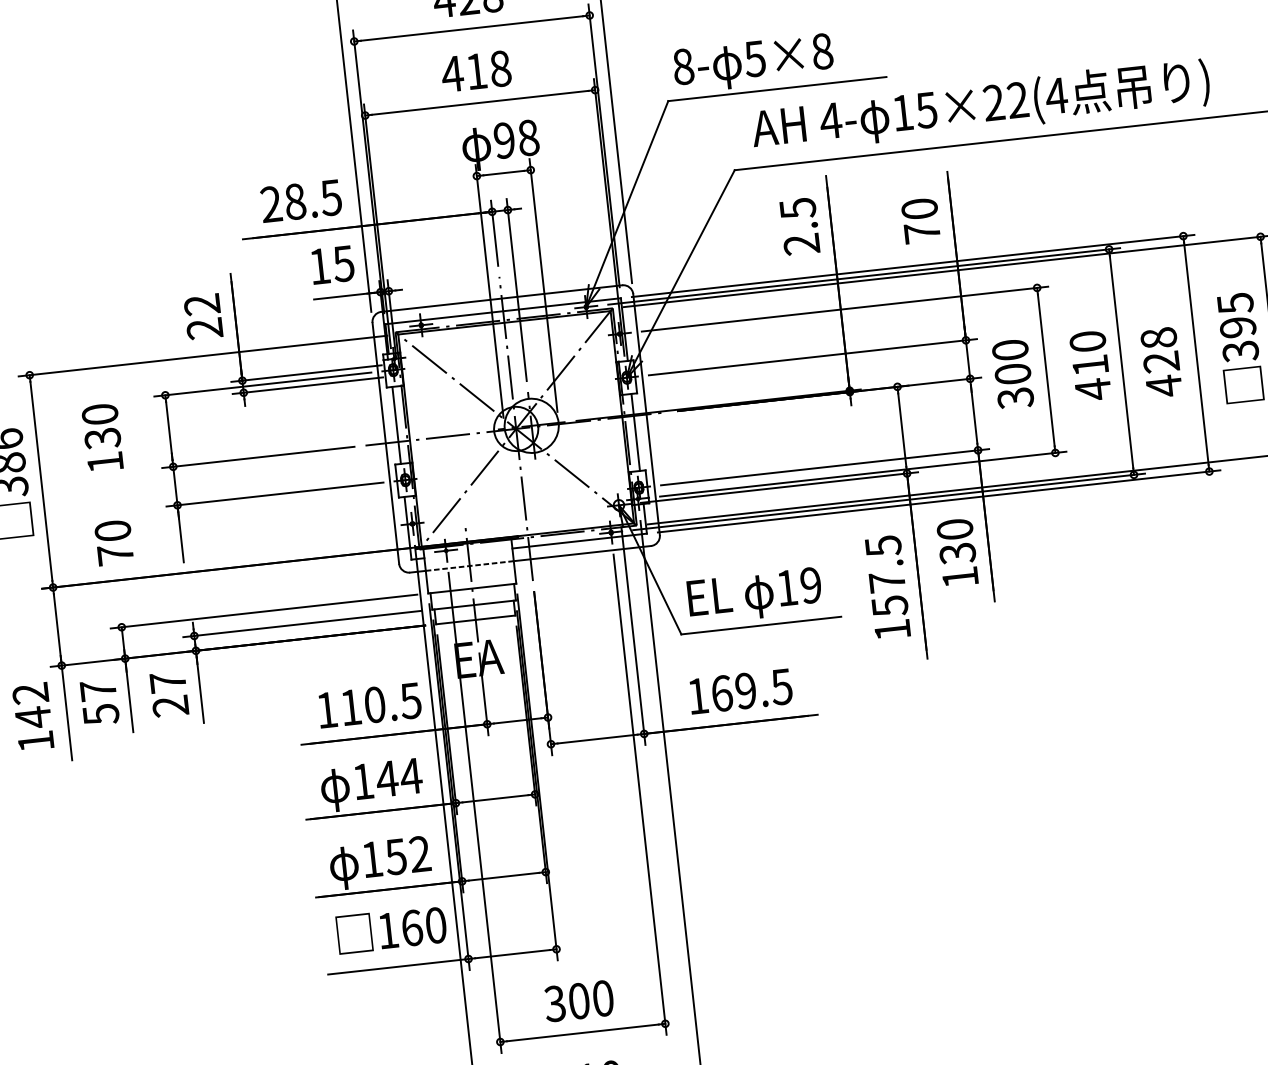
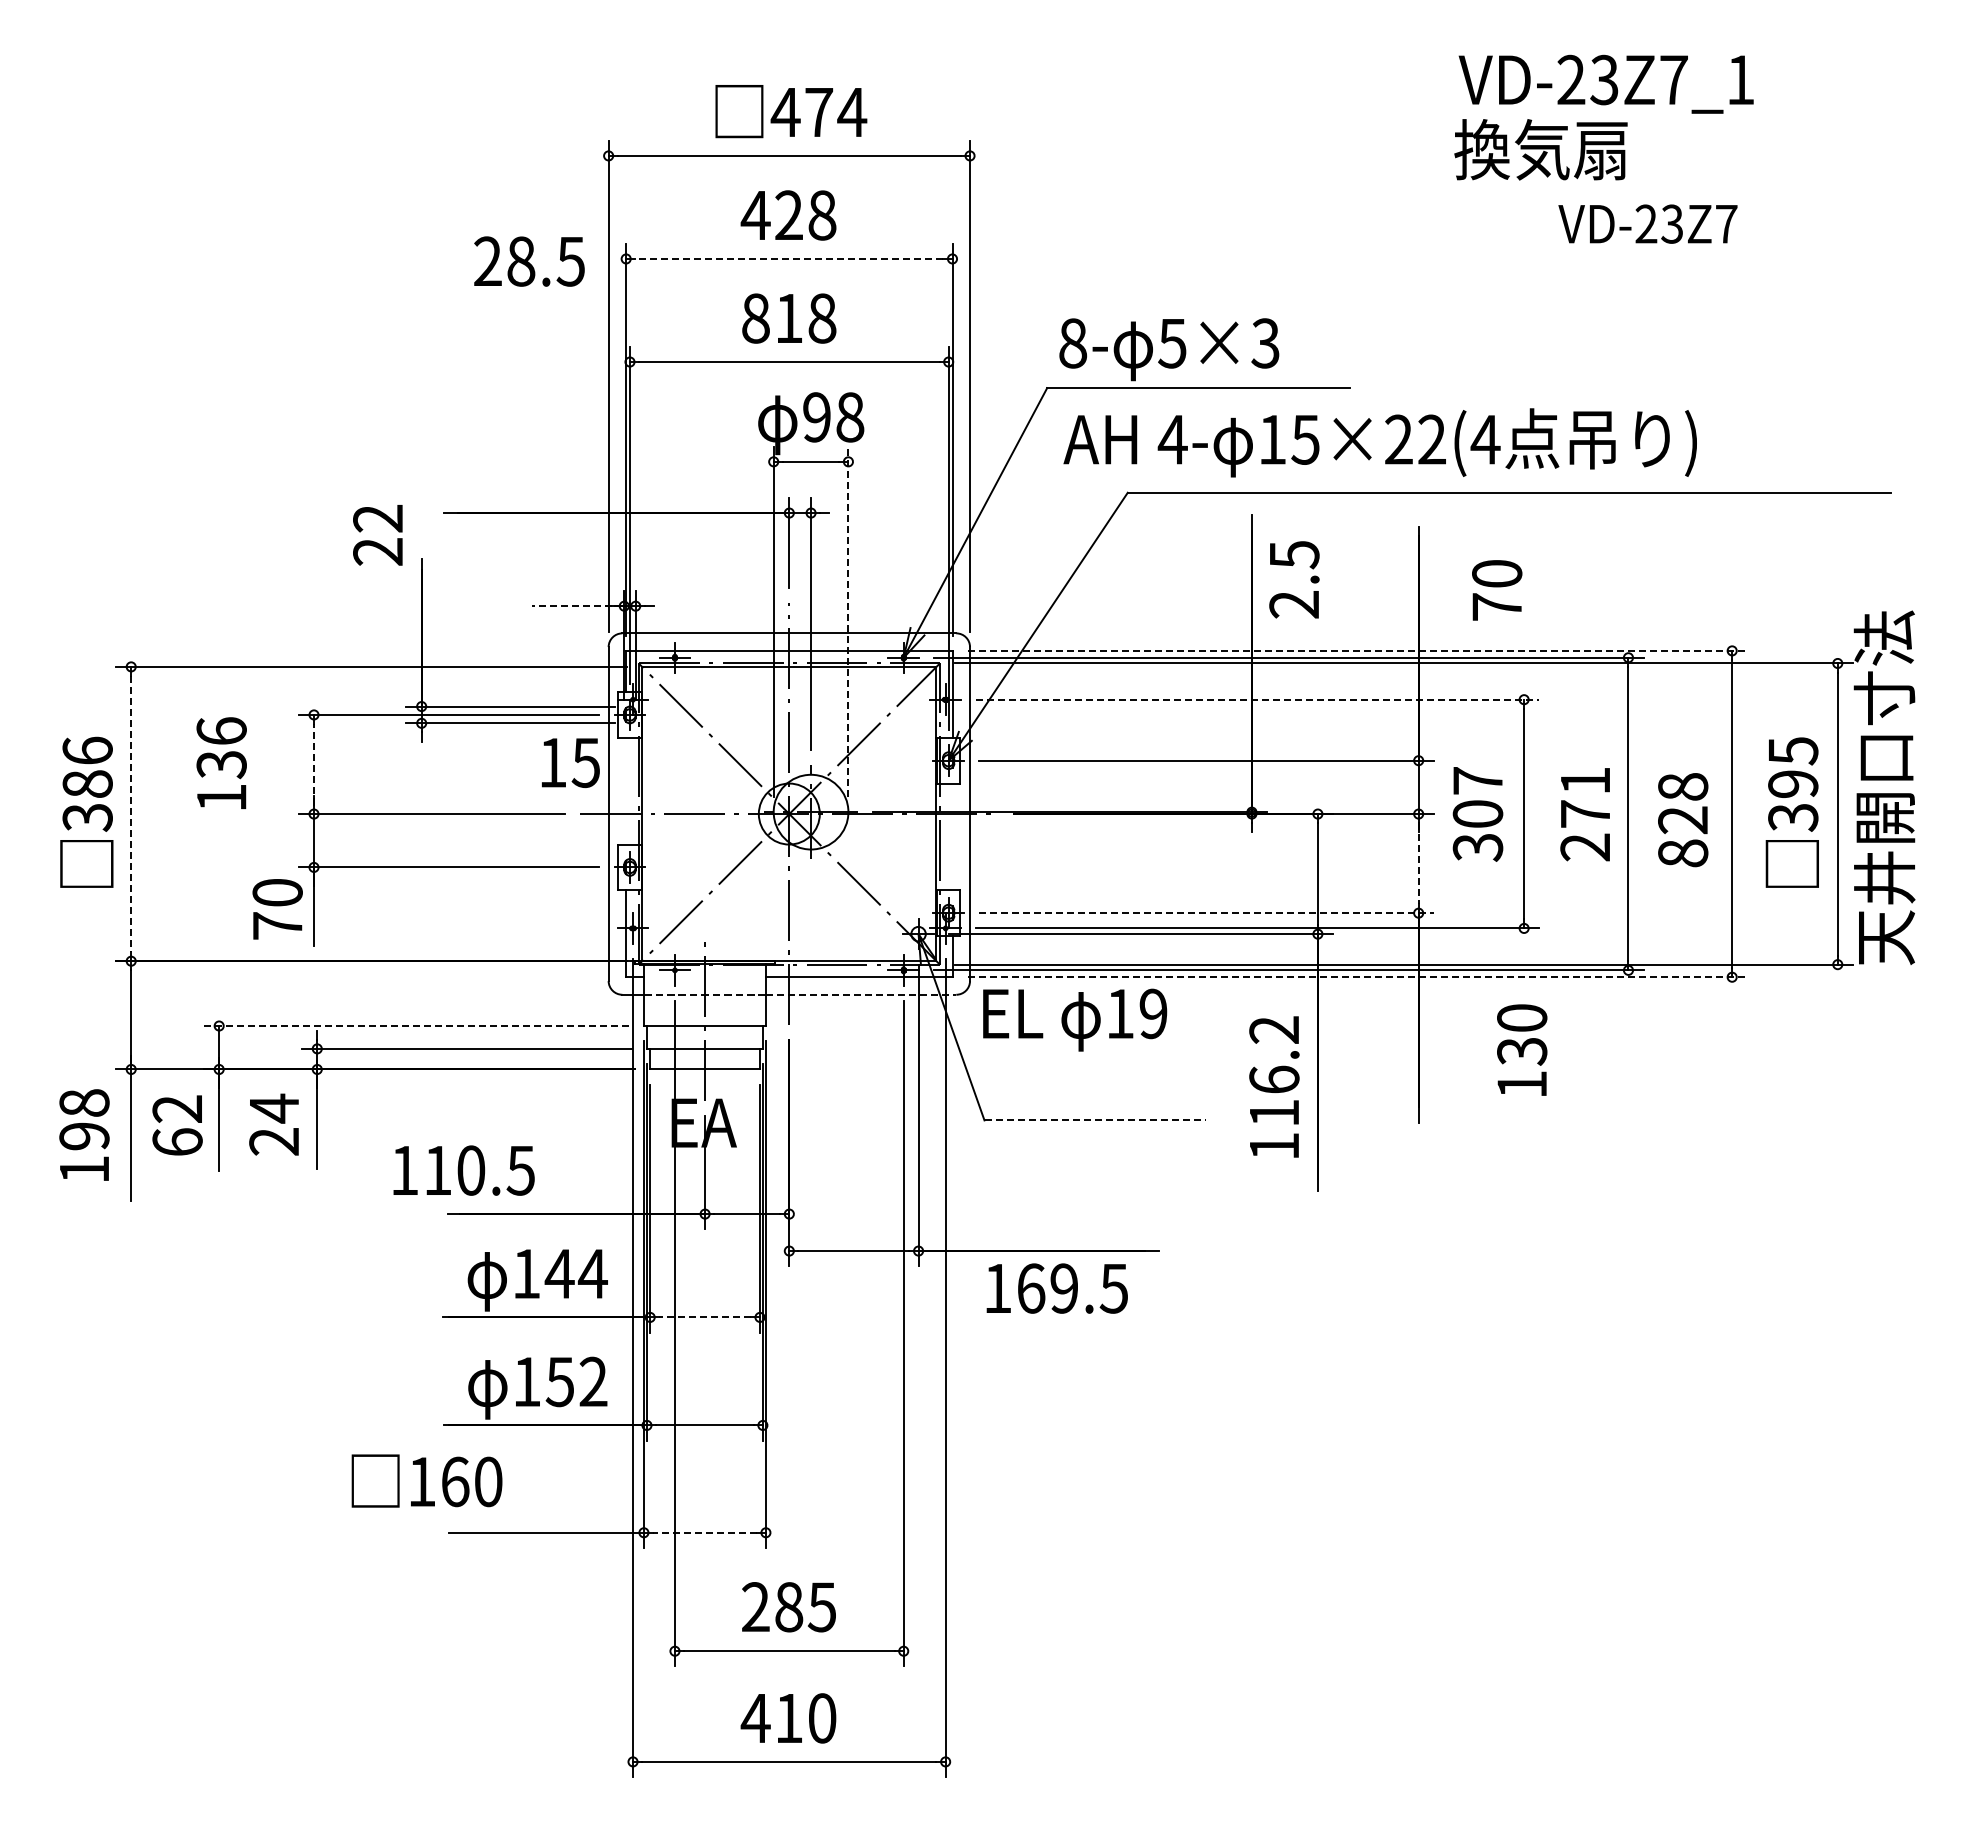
line: (471, 28) -> (788, 258), solid -> dashed
text: (822, 51) -> (1265, 343), 5×8 -> 5×3
text: (452, 74) -> (755, 318), 418 -> 818
text: (980, 106) -> (1379, 442), moved
text: (301, 201) -> (529, 261), moved
text: (921, 220) -> (1497, 590), moved
text: (799, 226) -> (1294, 579), moved
text: (332, 264) -> (570, 762), moved
line: (913, 265) -> (1357, 650), solid -> dashed
line: (543, 285) -> (848, 621), solid -> dashed
line: (346, 296) -> (576, 606), solid -> dashed
line: (844, 309) -> (1257, 699), solid -> dashed
text: (203, 317) -> (377, 535), moved
text: (1009, 349) -> (1477, 780), 300 -> 307
text: (1090, 365) -> (1585, 814), 410 -> 271
text: (1164, 386) -> (1683, 853), 428 -> 828
text: (99, 413) -> (221, 730), 130 -> 136
line: (974, 415) -> (1418, 864), solid -> dashed
line: (396, 424) -> (626, 790), removed
line: (169, 431) -> (314, 764), solid -> dashed
line: (635, 432) -> (952, 836), removed
line: (825, 467) -> (1207, 913), solid -> dashed
line: (41, 481) -> (131, 814), solid -> dashed
line: (939, 501) -> (1357, 977), solid -> dashed
text: (114, 543) -> (277, 909), moved
text: (957, 552) -> (1522, 1049), moved
line: (582, 553) -> (861, 994), solid -> dashed
text: (886, 576) -> (1274, 1071), 157.5 -> 116.2
text: (755, 595) -> (1075, 1019), moved
line: (263, 611) -> (415, 1026), solid -> dashed
line: (761, 625) -> (1095, 1120), solid -> dashed
text: (168, 682) -> (274, 1108), 27 -> 24
text: (740, 691) -> (1056, 1288), moved
text: (99, 703) -> (177, 1126), 57 -> 62
text: (369, 705) -> (463, 1170), moved
text: (32, 706) -> (84, 1120), 142 -> 198
line: (495, 798) -> (705, 1317), solid -> dashed
text: (391, 929) -> (426, 1480), moved
line: (512, 954) -> (704, 1532), solid -> dashed
text: (578, 1001) -> (788, 1607), 300 -> 285

